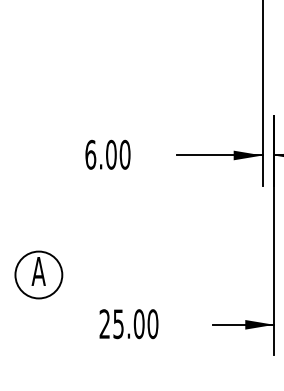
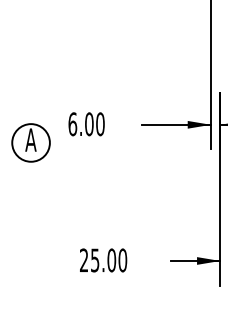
part: (38, 274) -> (30, 142), moved

